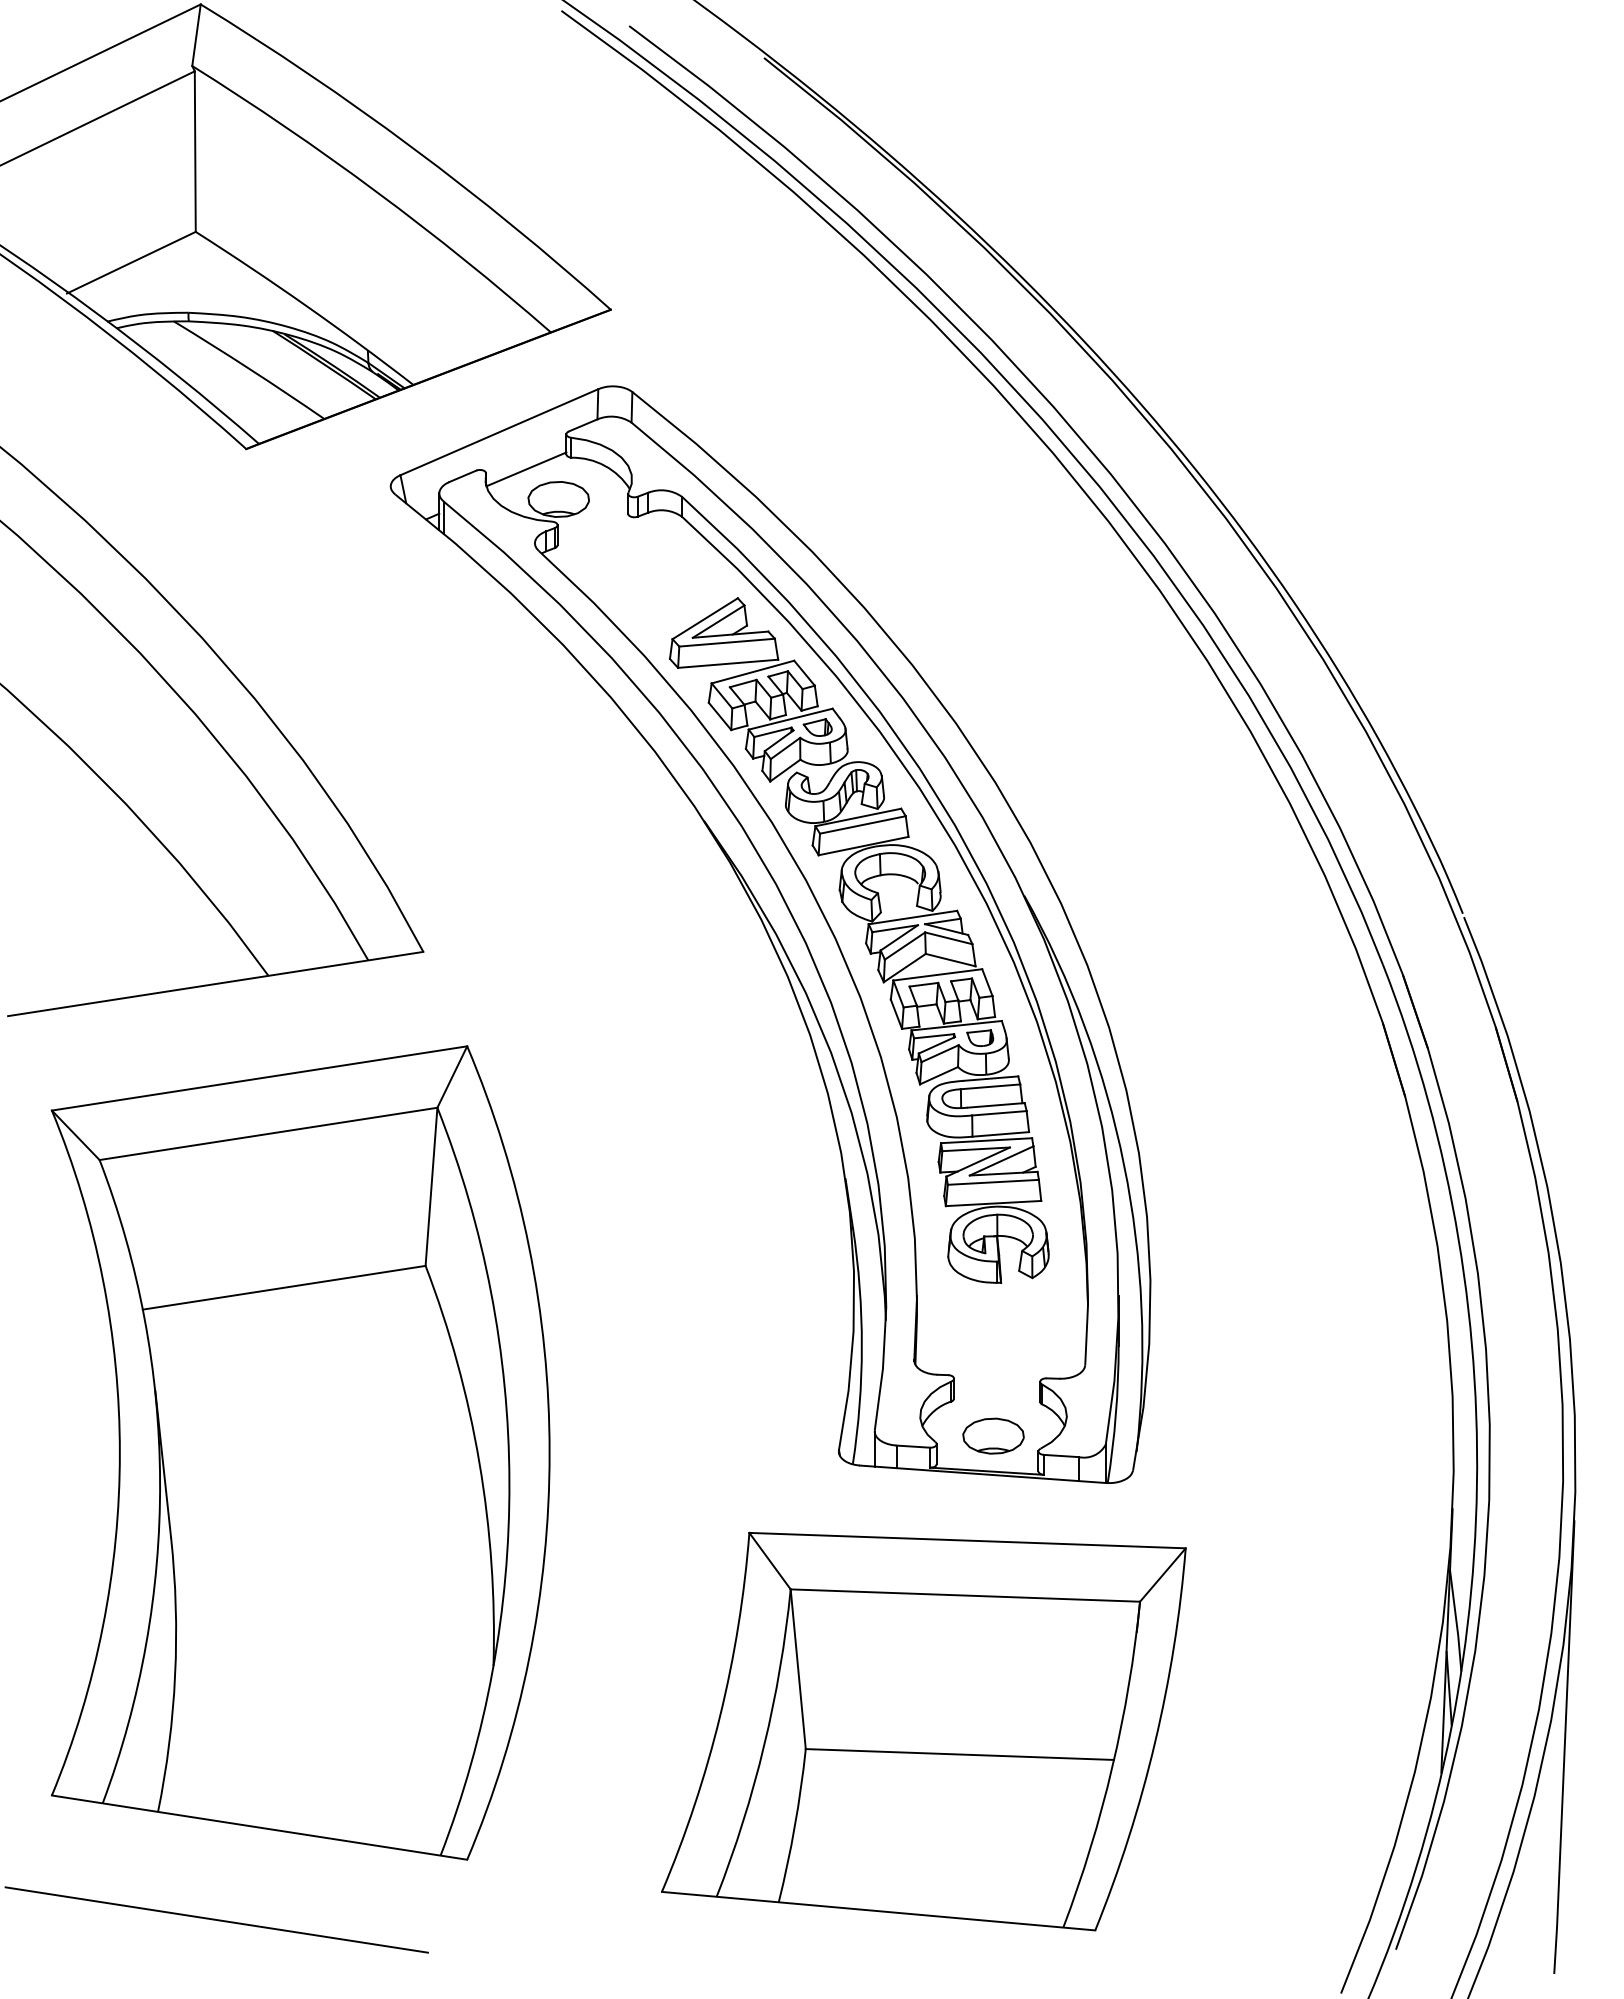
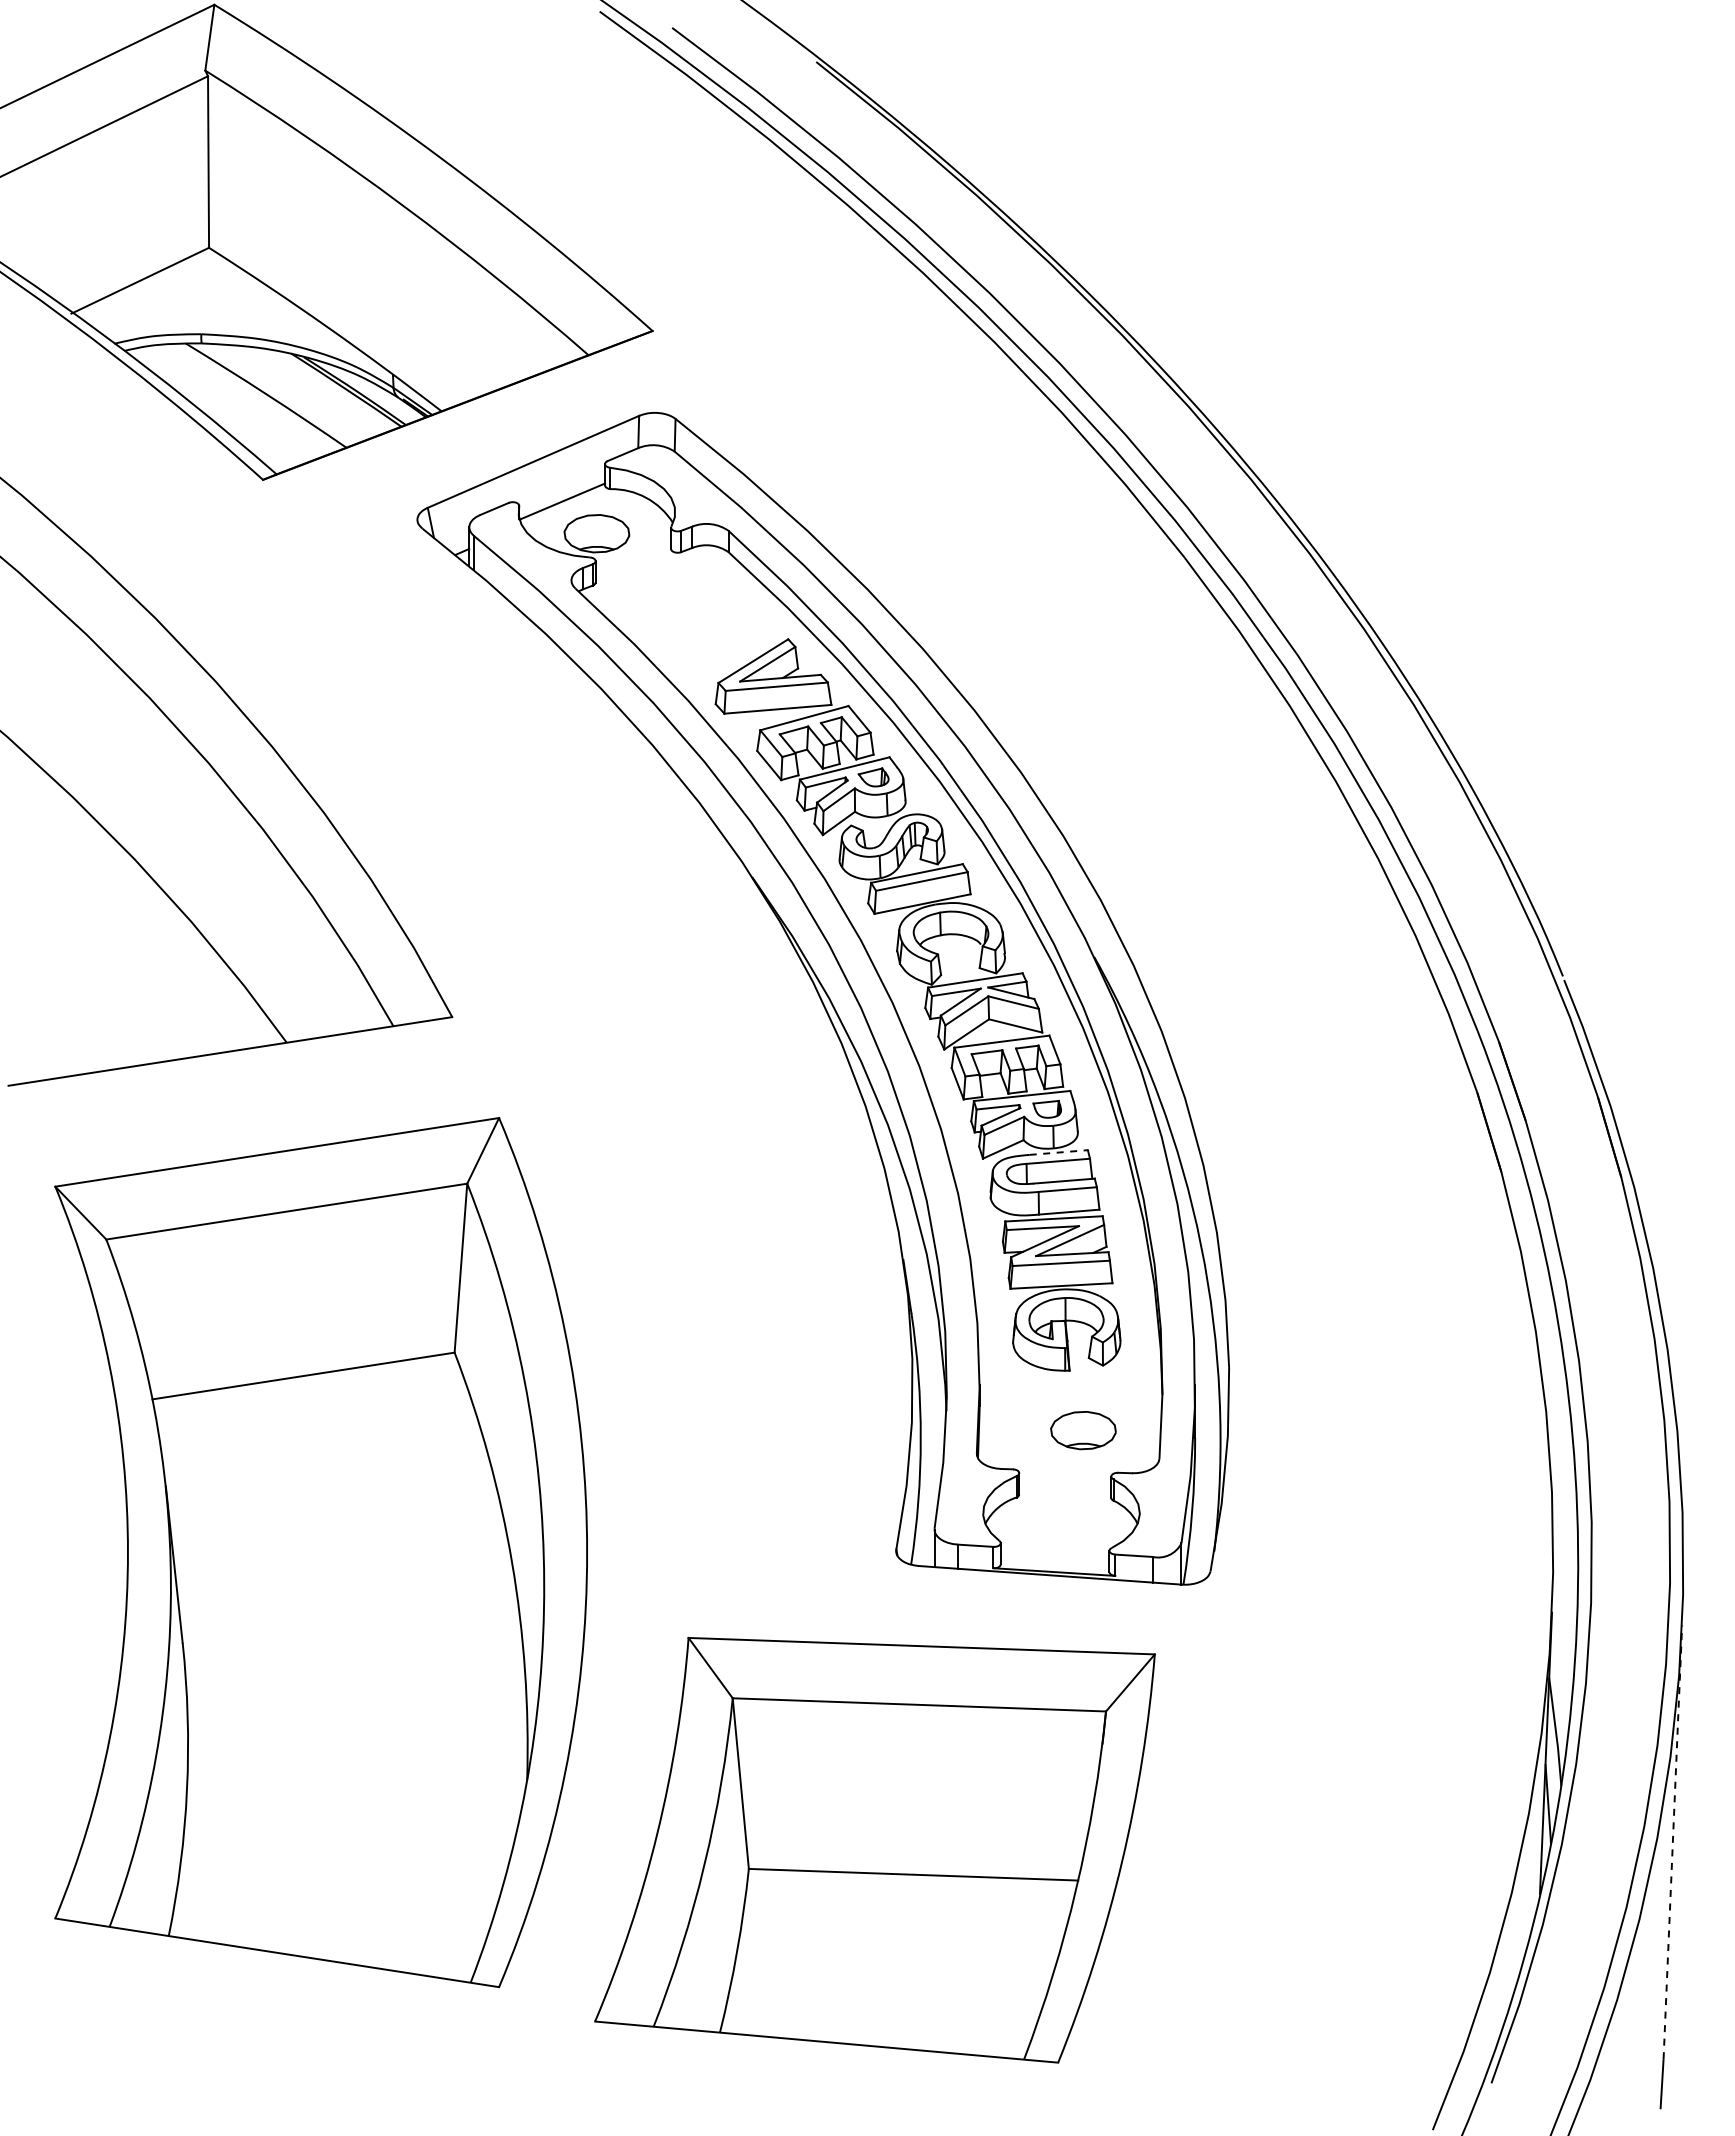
line: (991, 1078) -> (1059, 1152), solid -> dashed
part: (993, 1436) -> (1083, 1430), moved
line: (1565, 1723) -> (1672, 1841), solid -> dashed
part: (923, 1730) -> (874, 1849), moved
line: (216, 1919) -> (231, 2051), removed

